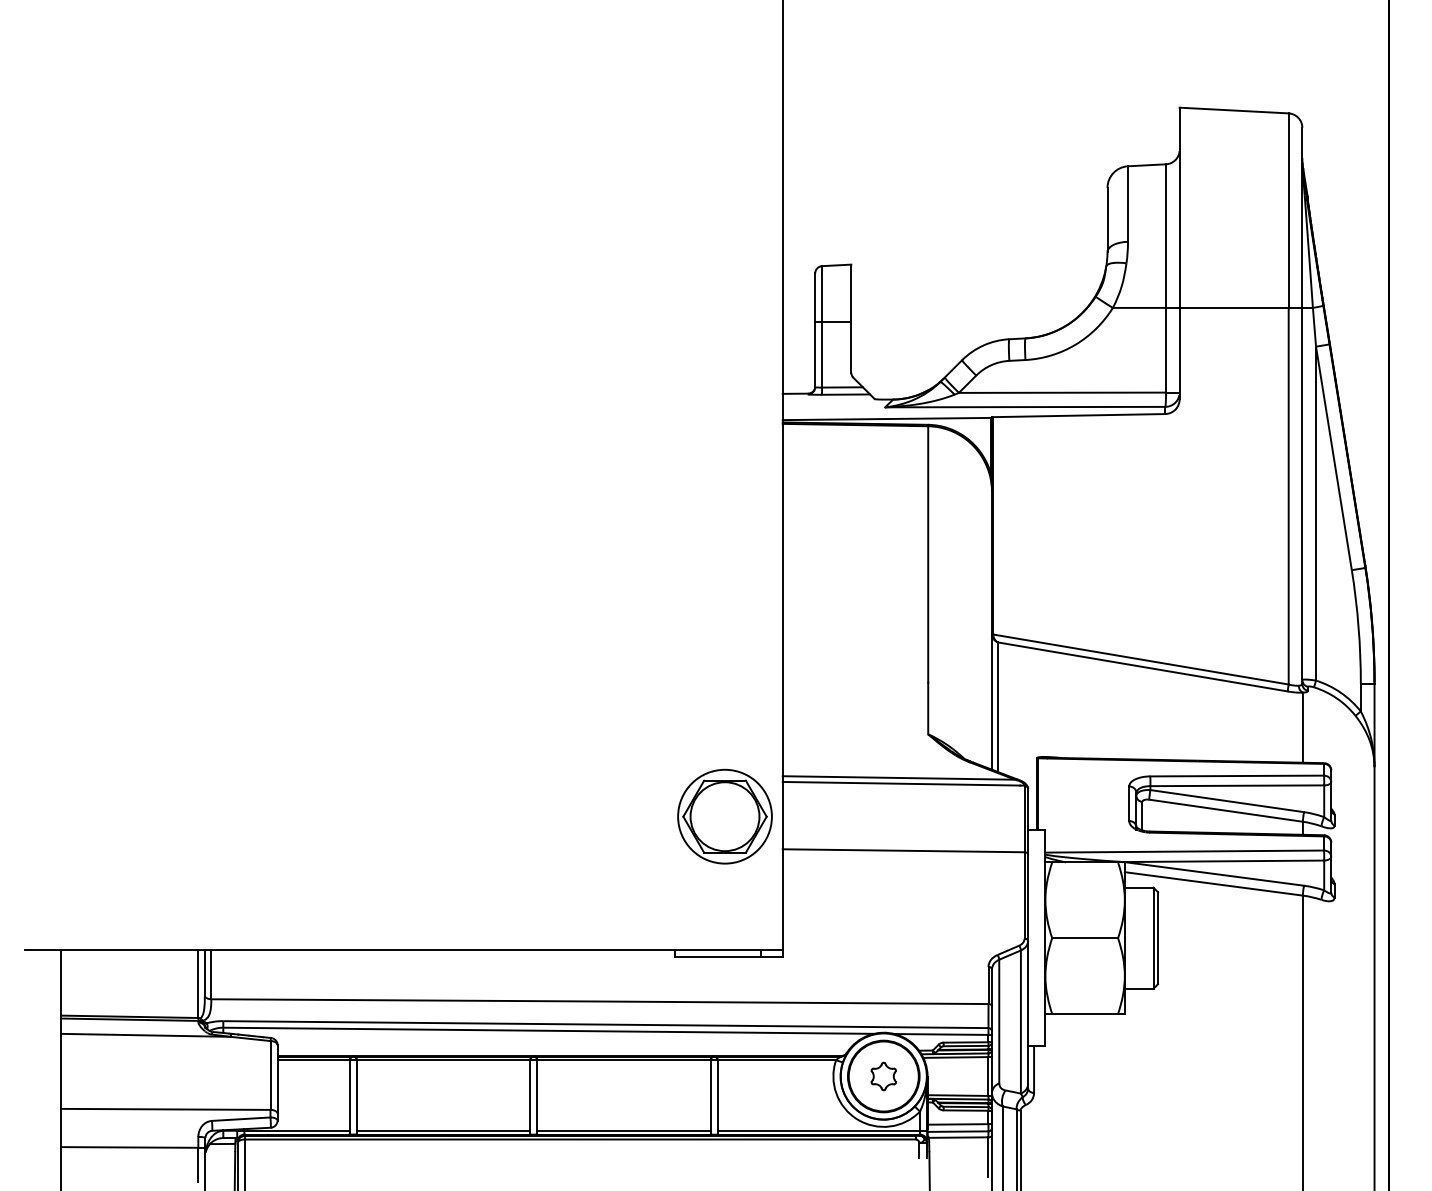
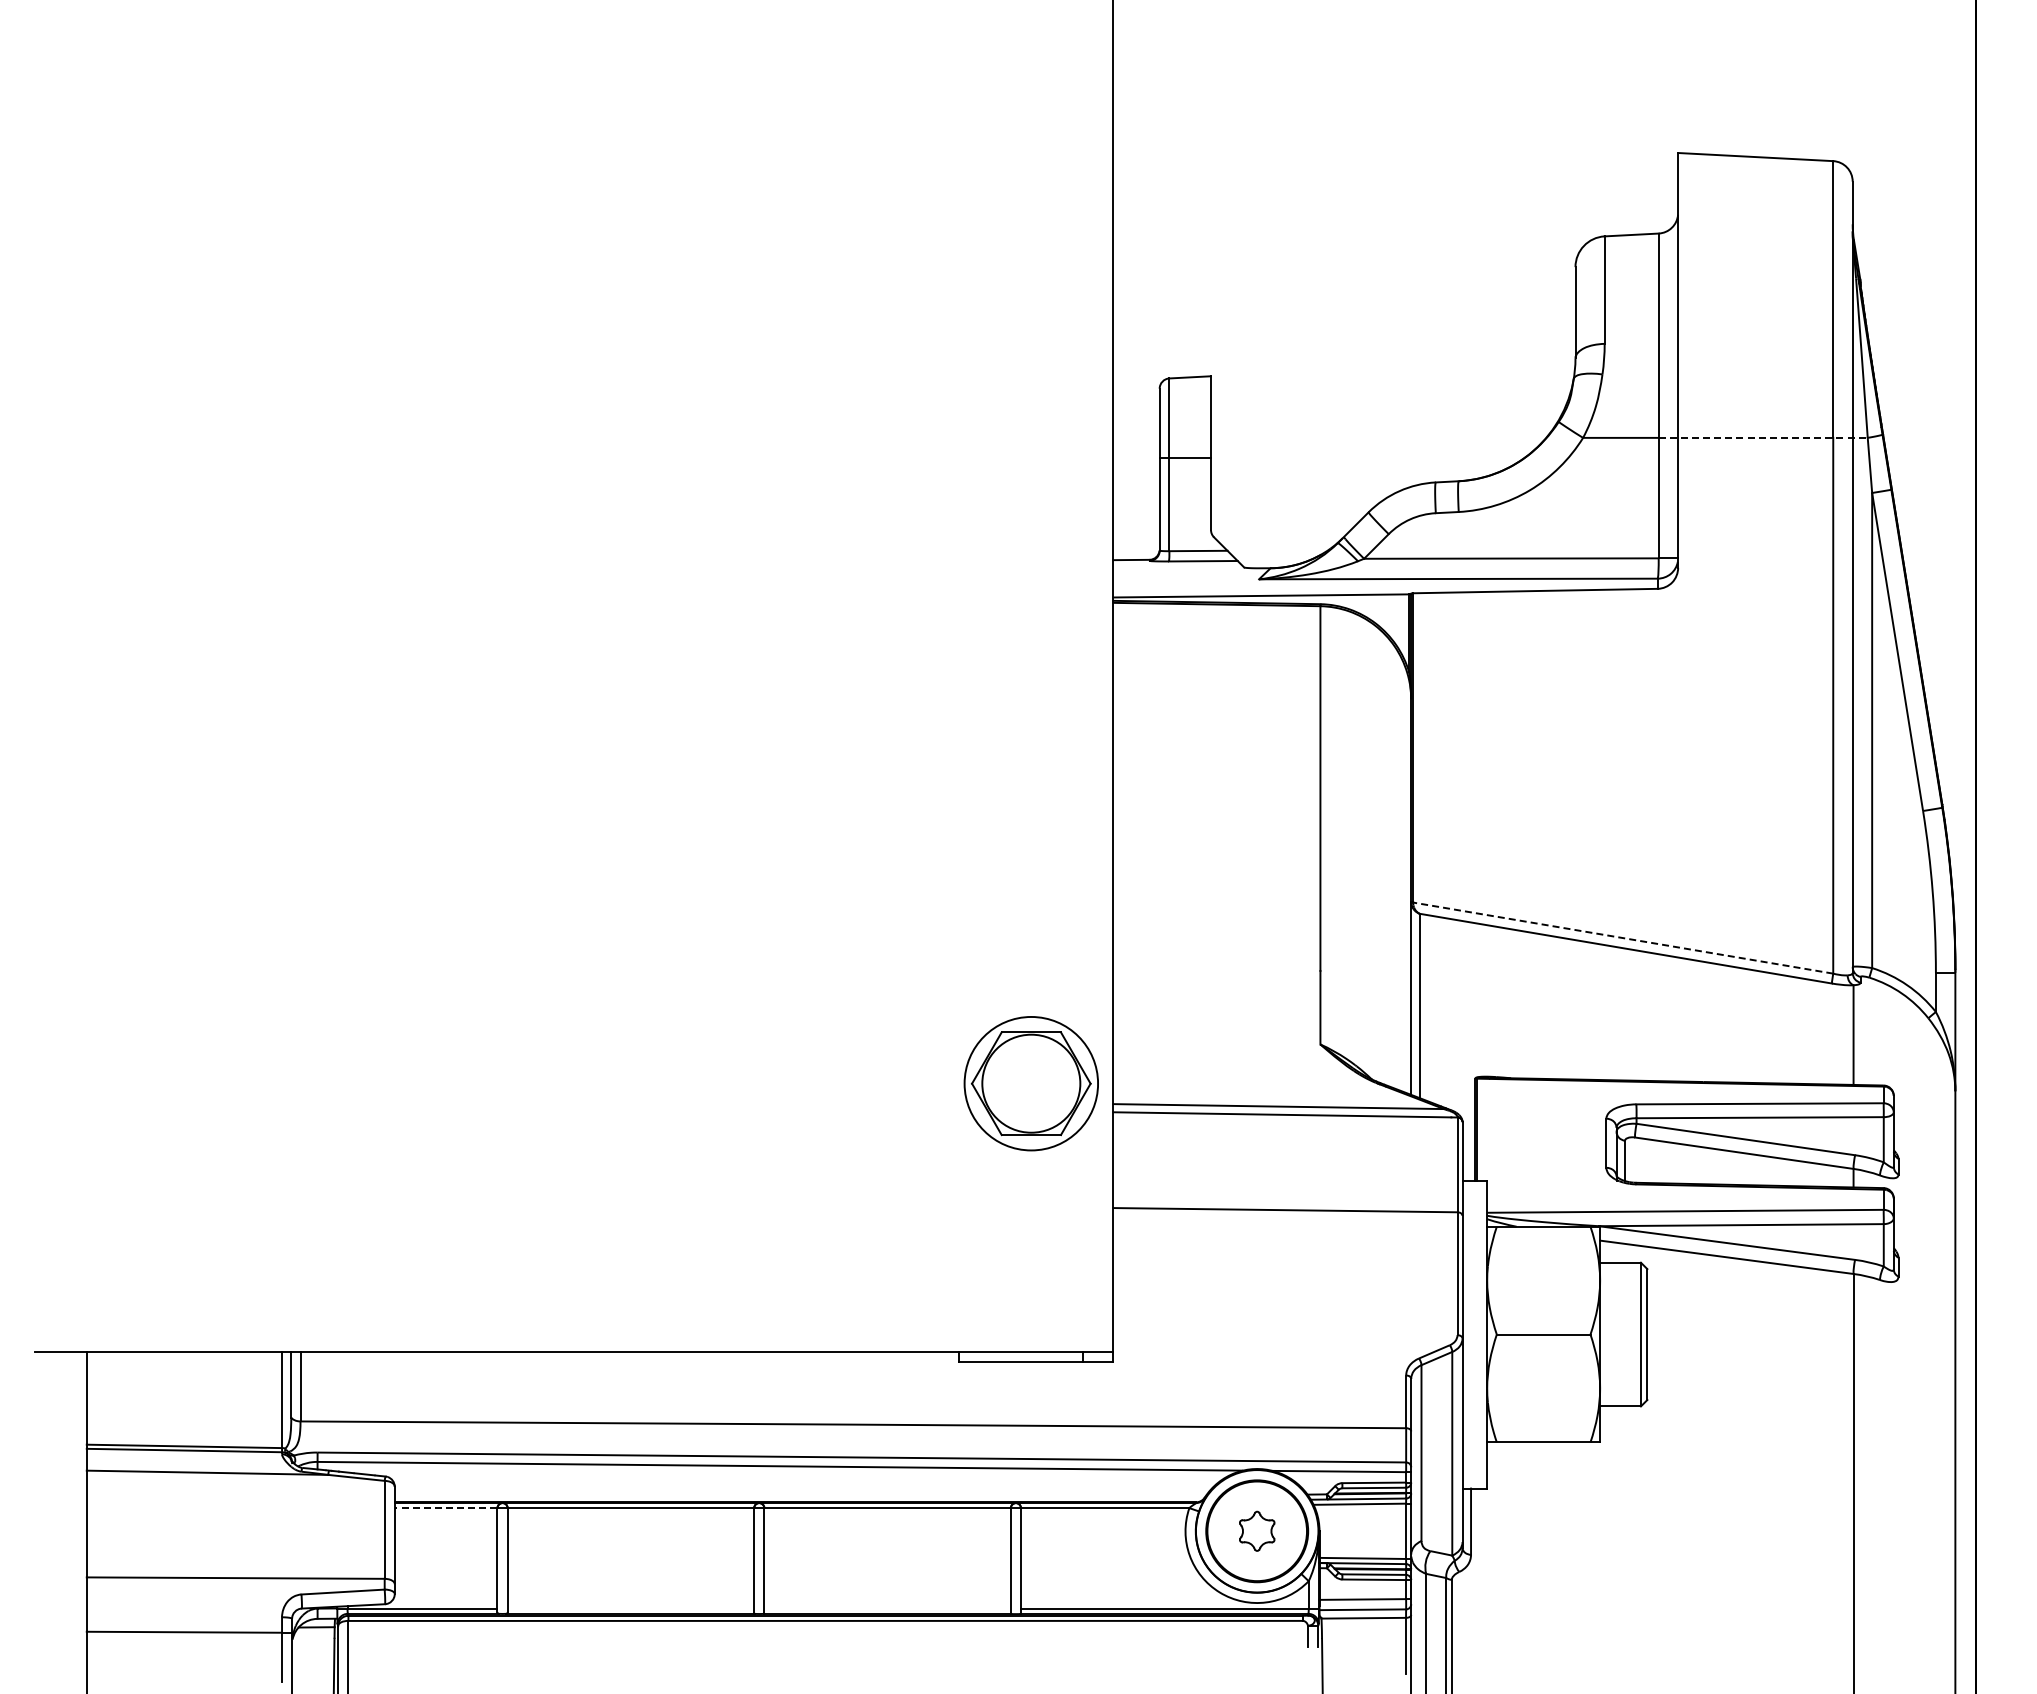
line: (1239, 307) -> (1763, 437), solid -> dashed
line: (1140, 659) -> (1622, 938), solid -> dashed
part: (724, 816) -> (1030, 1083), moved
line: (313, 1060) -> (445, 1508), solid -> dashed
line: (443, 1130) -> (630, 1608), removed
line: (623, 1130) -> (887, 1608), removed

